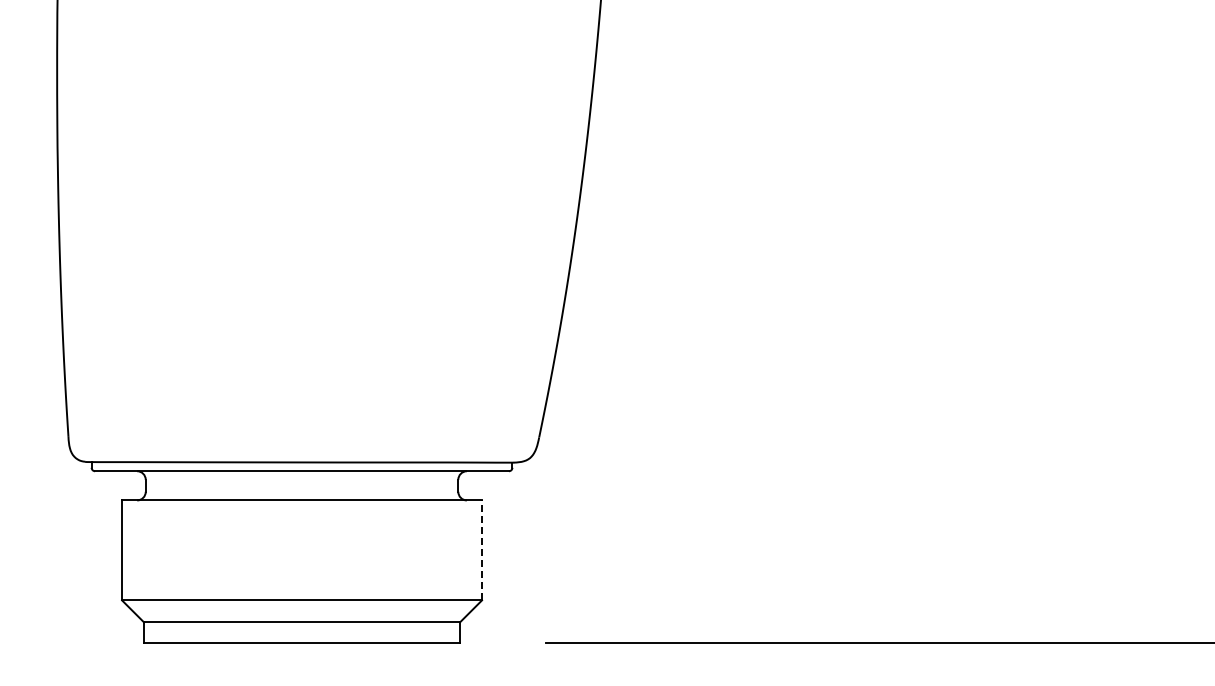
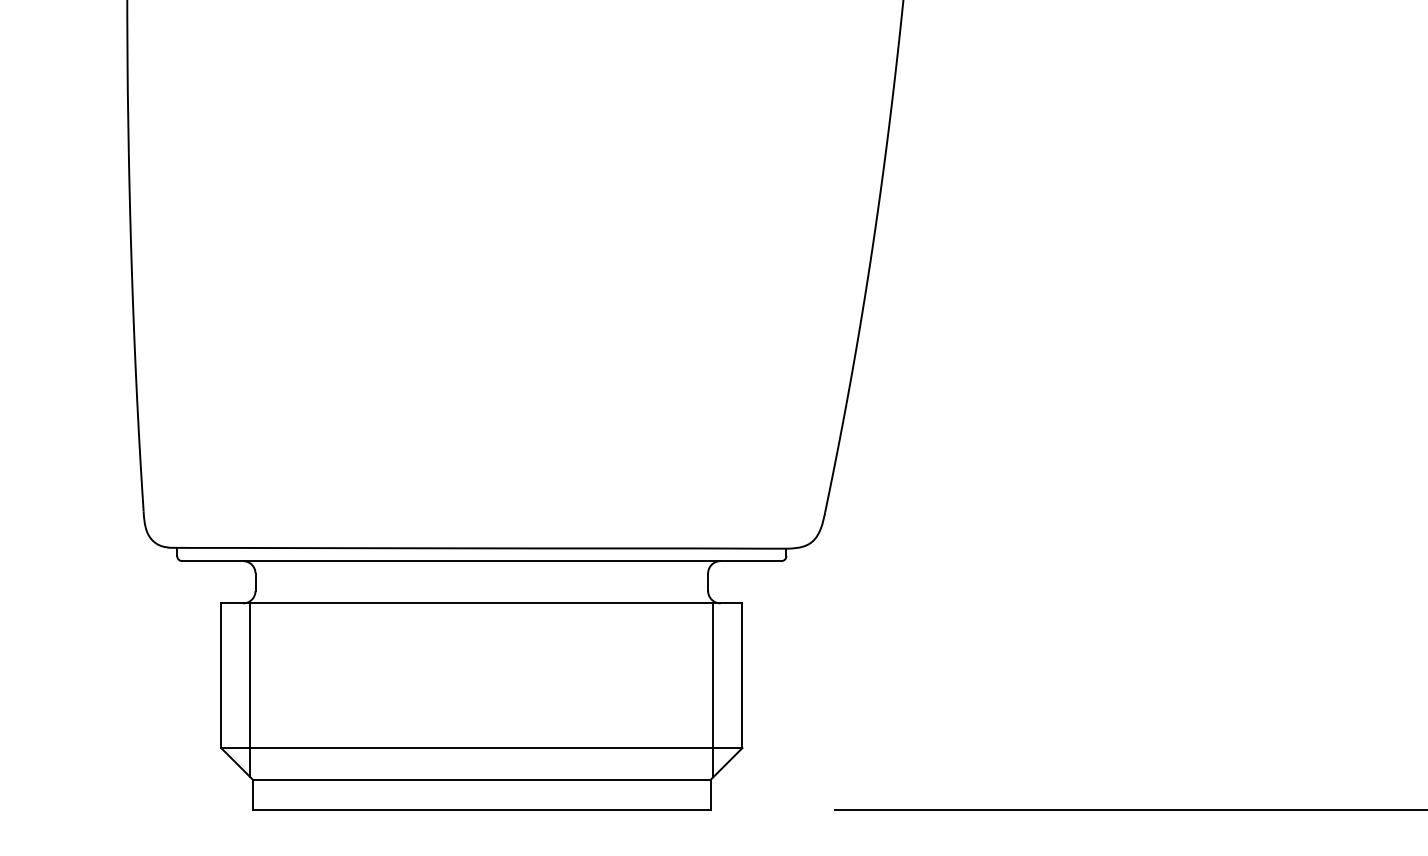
line: (482, 550) -> (743, 675), dashed -> solid
line: (141, 560) -> (249, 690), added
line: (461, 560) -> (712, 690), added

